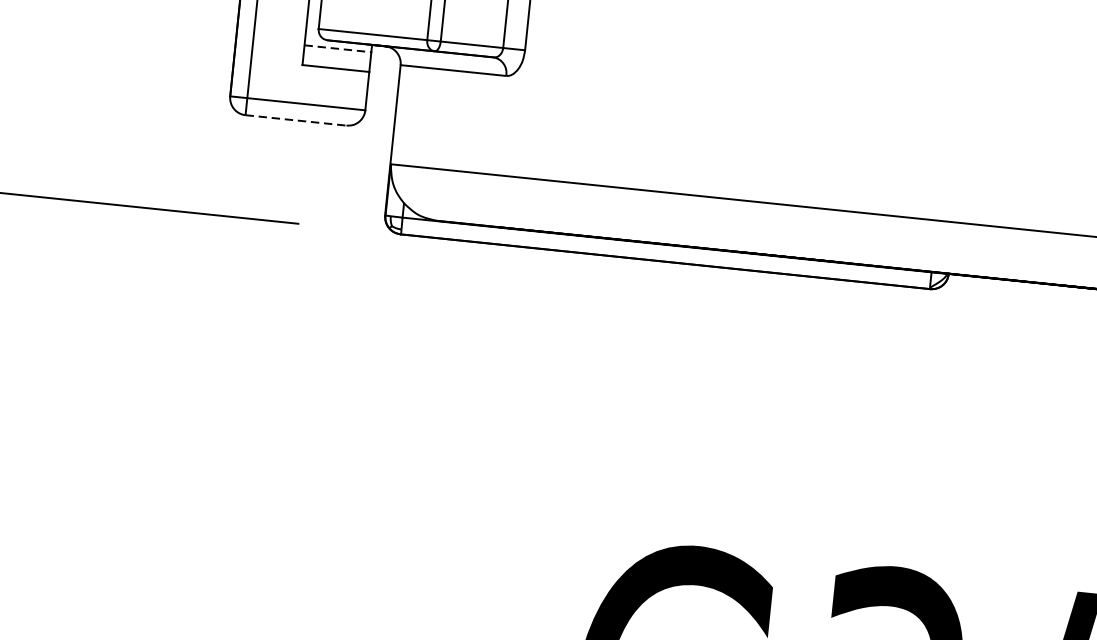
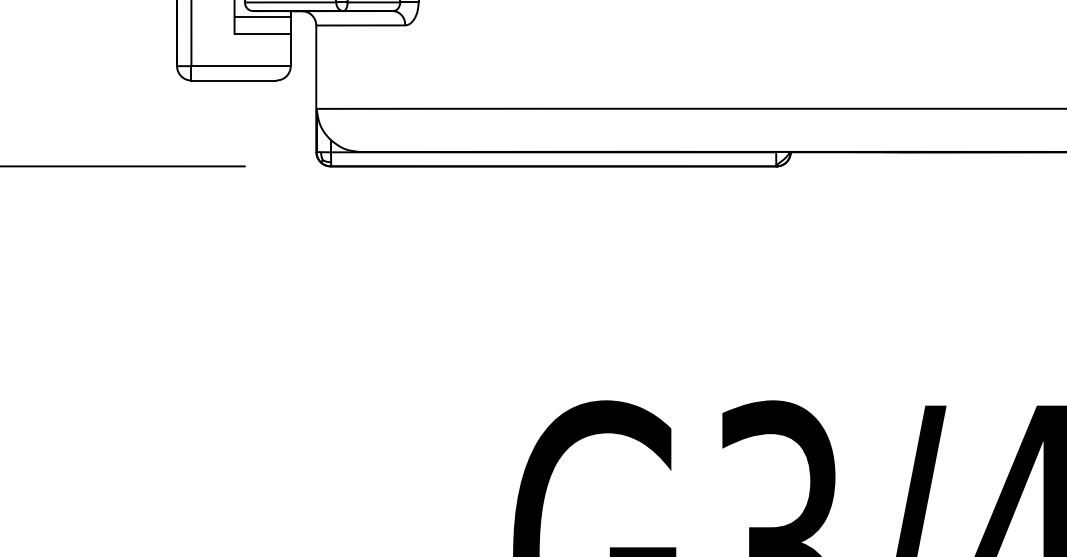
line: (338, 49) -> (263, 17), dashed -> solid
line: (296, 120) -> (234, 80), dashed -> solid

